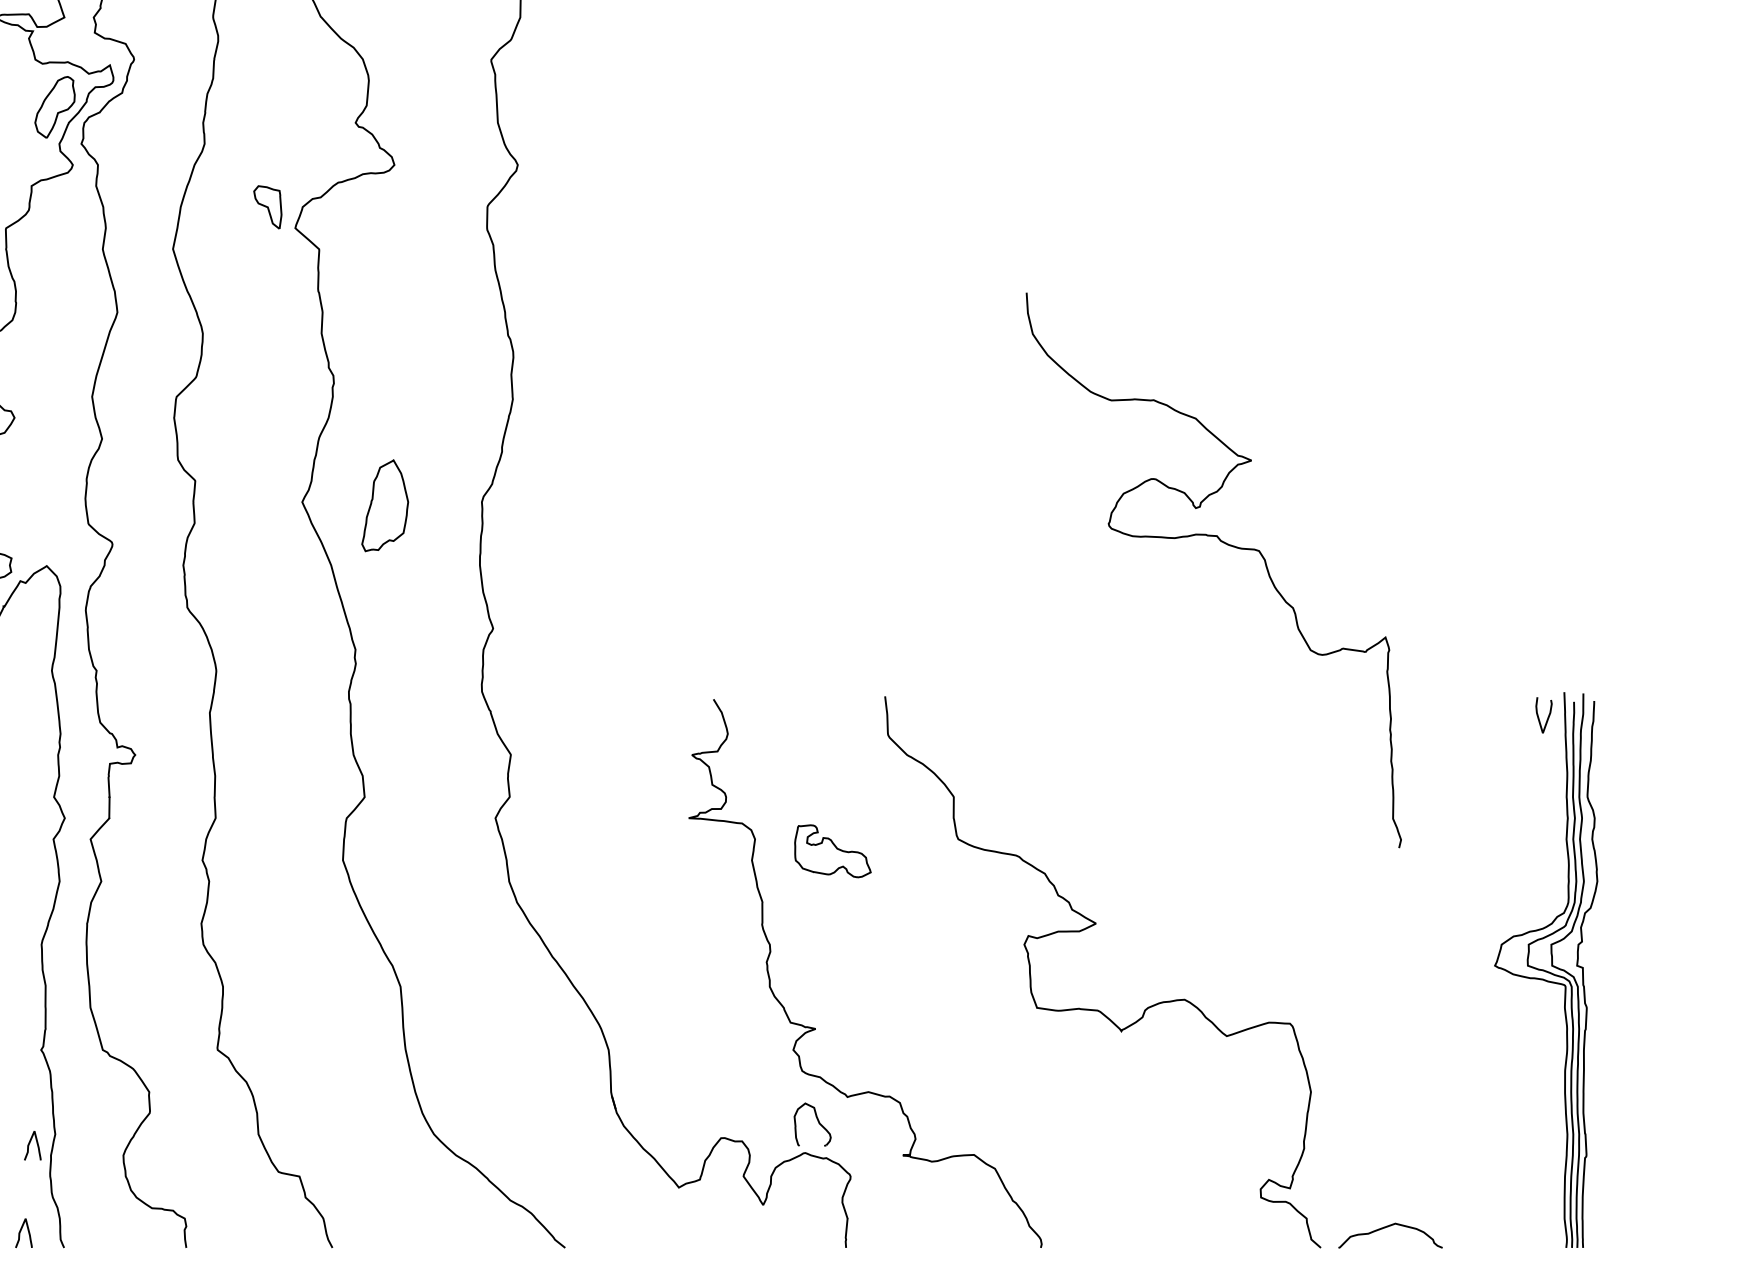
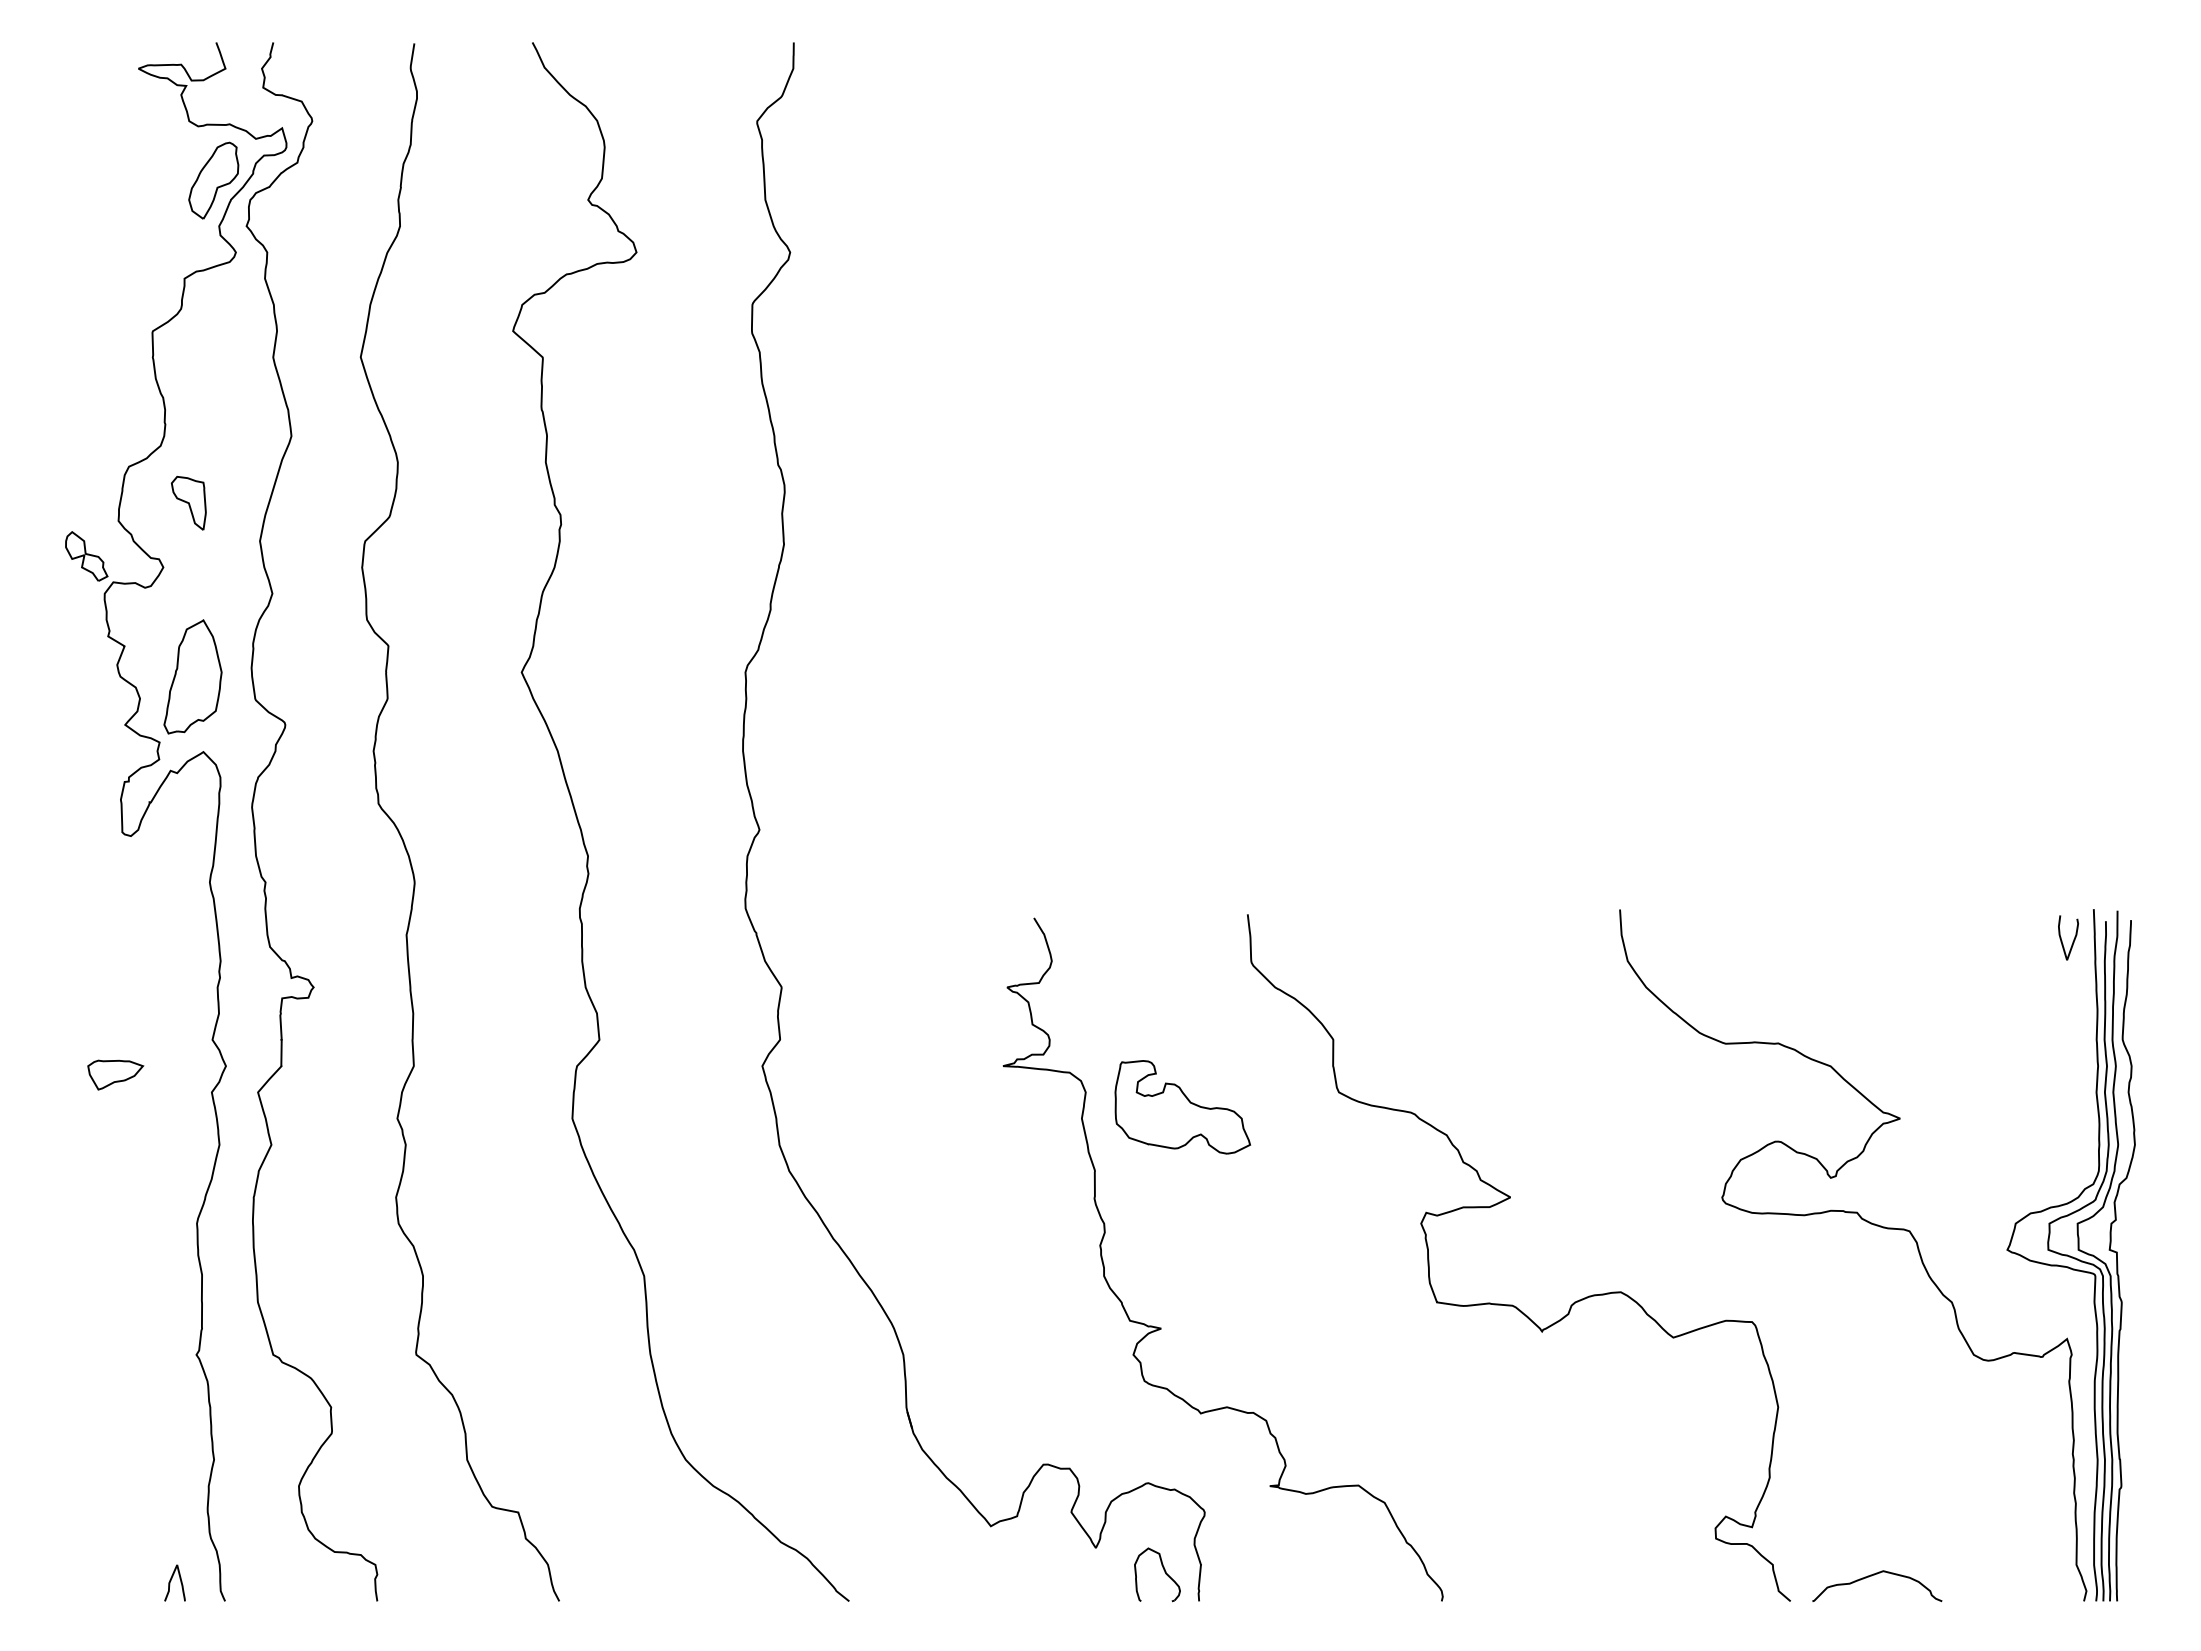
part: (267, 206) -> (188, 502), moved
part: (384, 505) -> (192, 676), moved
curve: (1226, 544) -> (1868, 1223), moved
part: (832, 851) -> (1182, 1107), size x1.43
part: (817, 1121) -> (1163, 1570), moved
curve: (29, 1144) -> (182, 1472), removed

